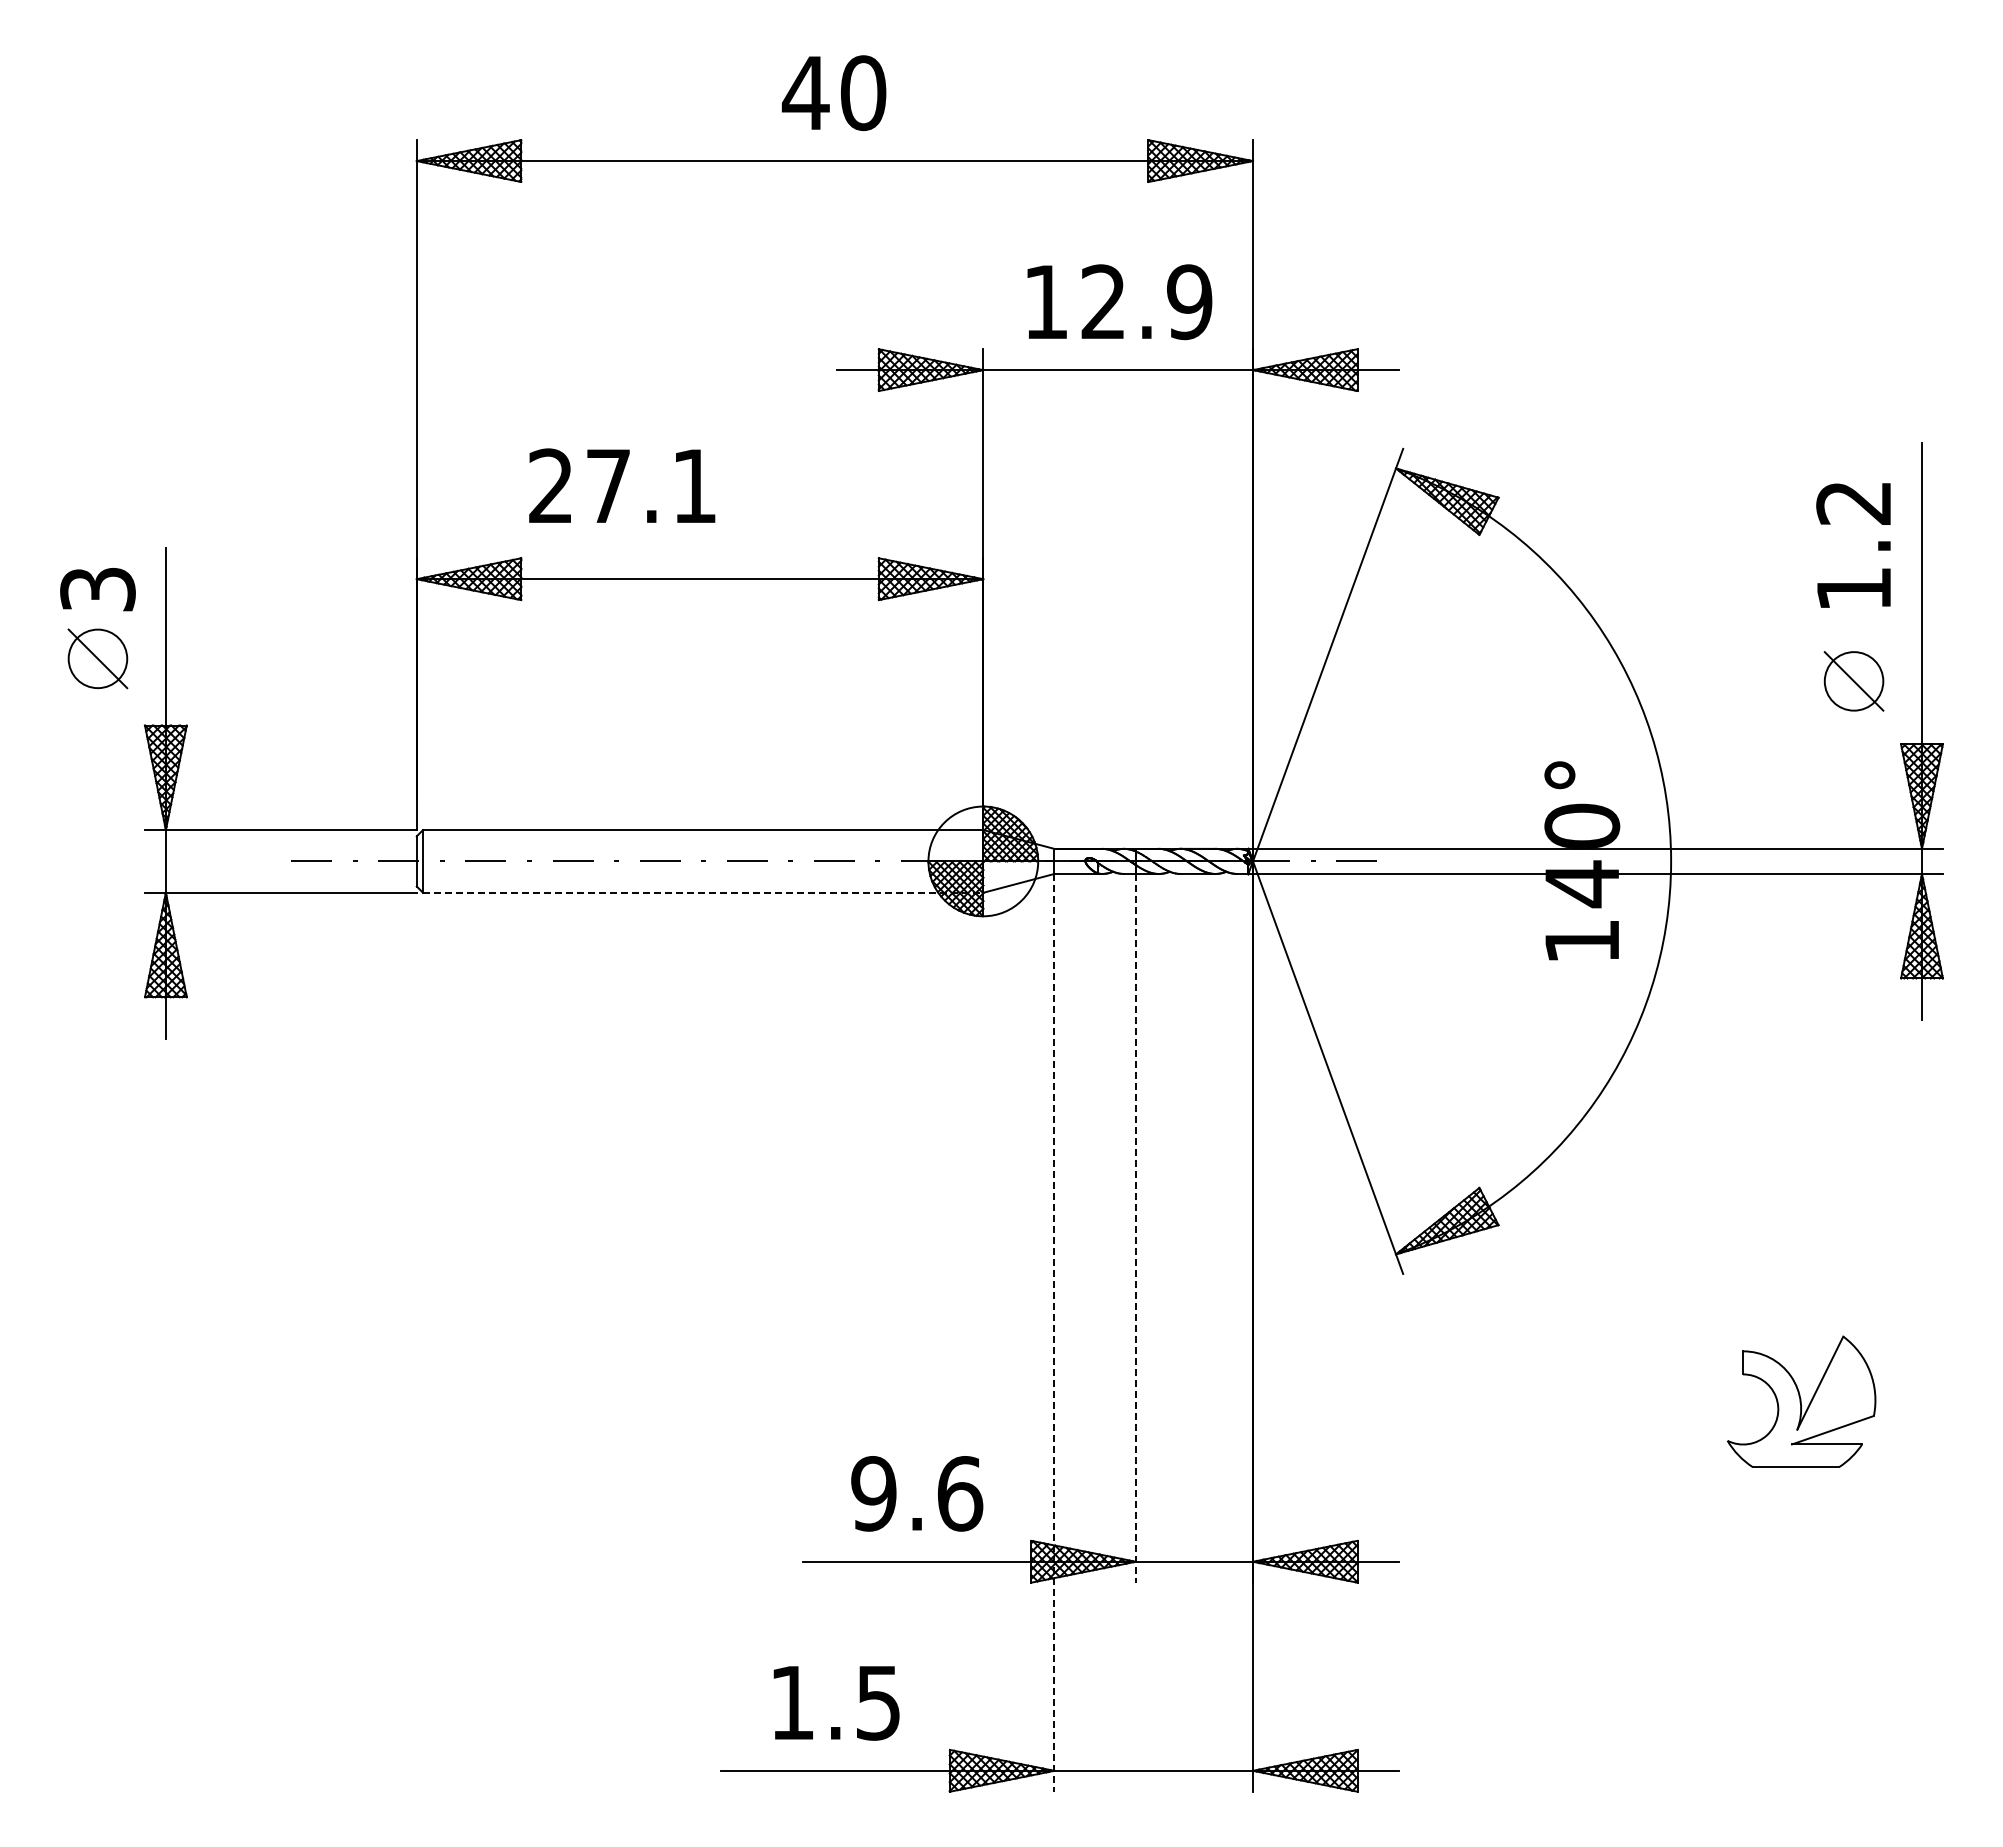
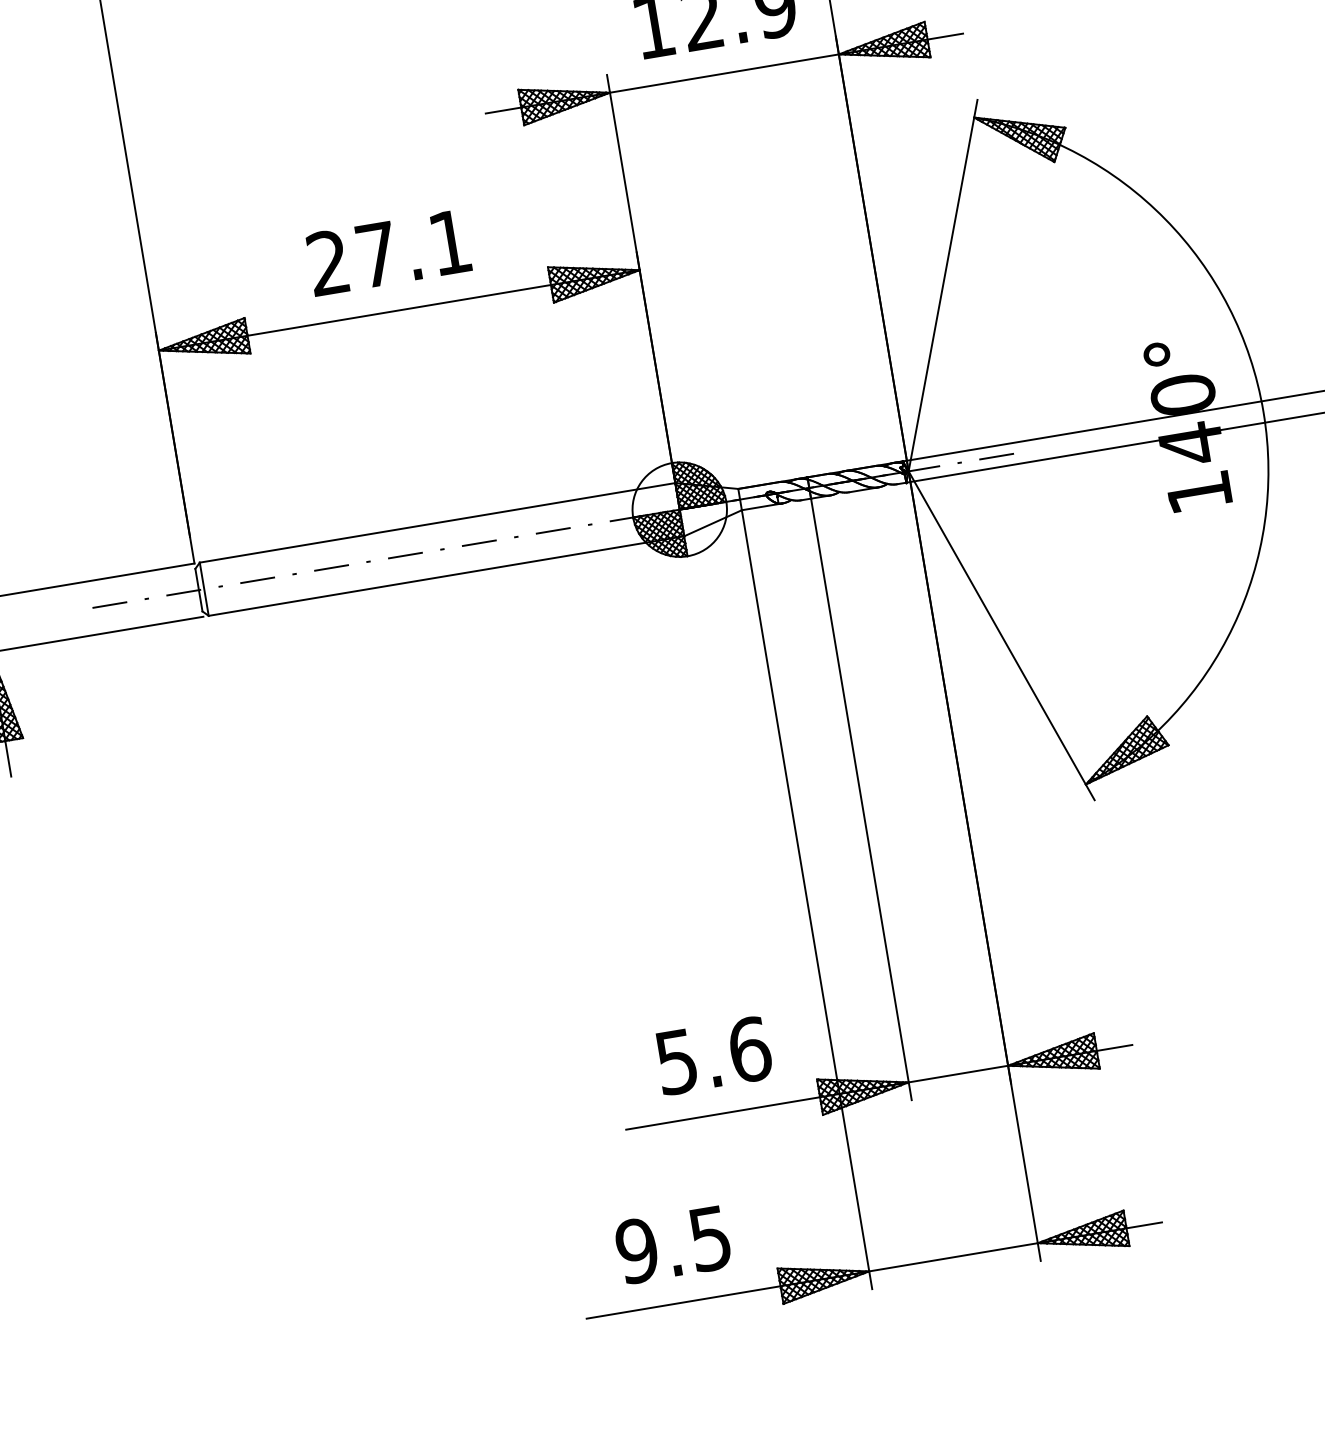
text: (622, 485) -> (389, 252), moved
line: (703, 892) -> (446, 575), dashed -> solid
line: (1135, 1228) -> (861, 799), dashed -> solid
line: (1054, 1332) -> (807, 899), dashed -> solid
text: (873, 1493) -> (676, 1061), 9.6 -> 5.6
text: (791, 1702) -> (636, 1250), 1.5 -> 9.5

